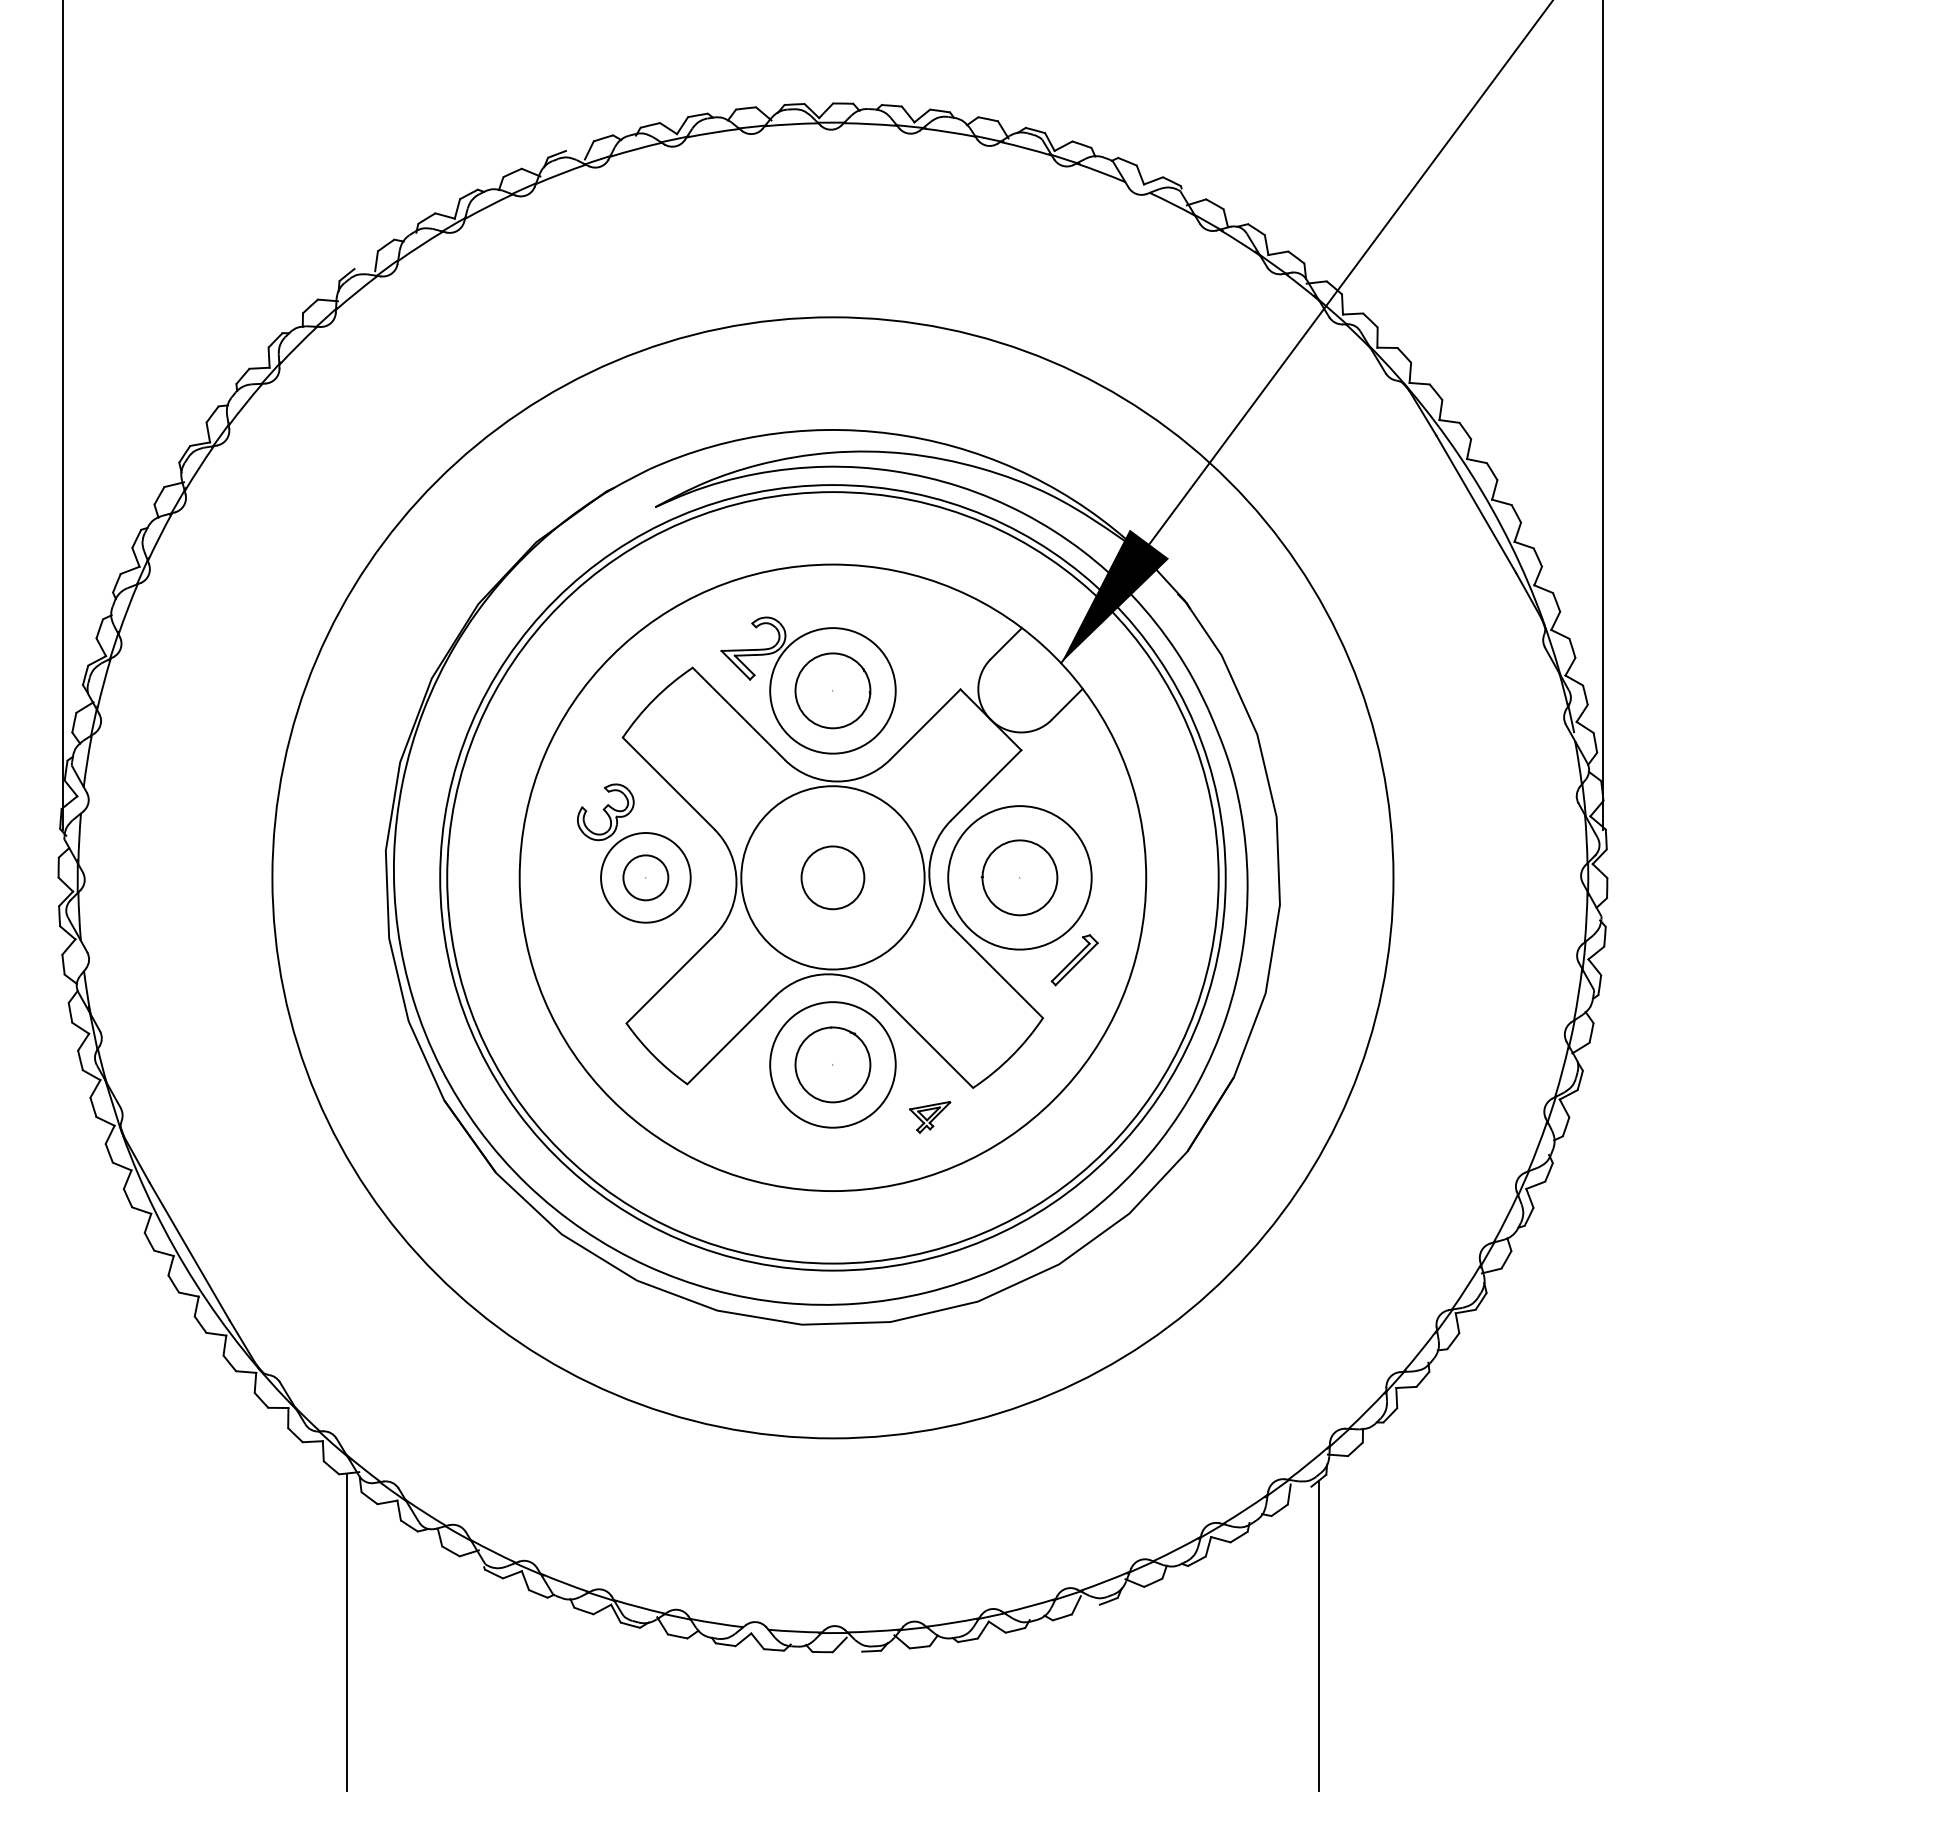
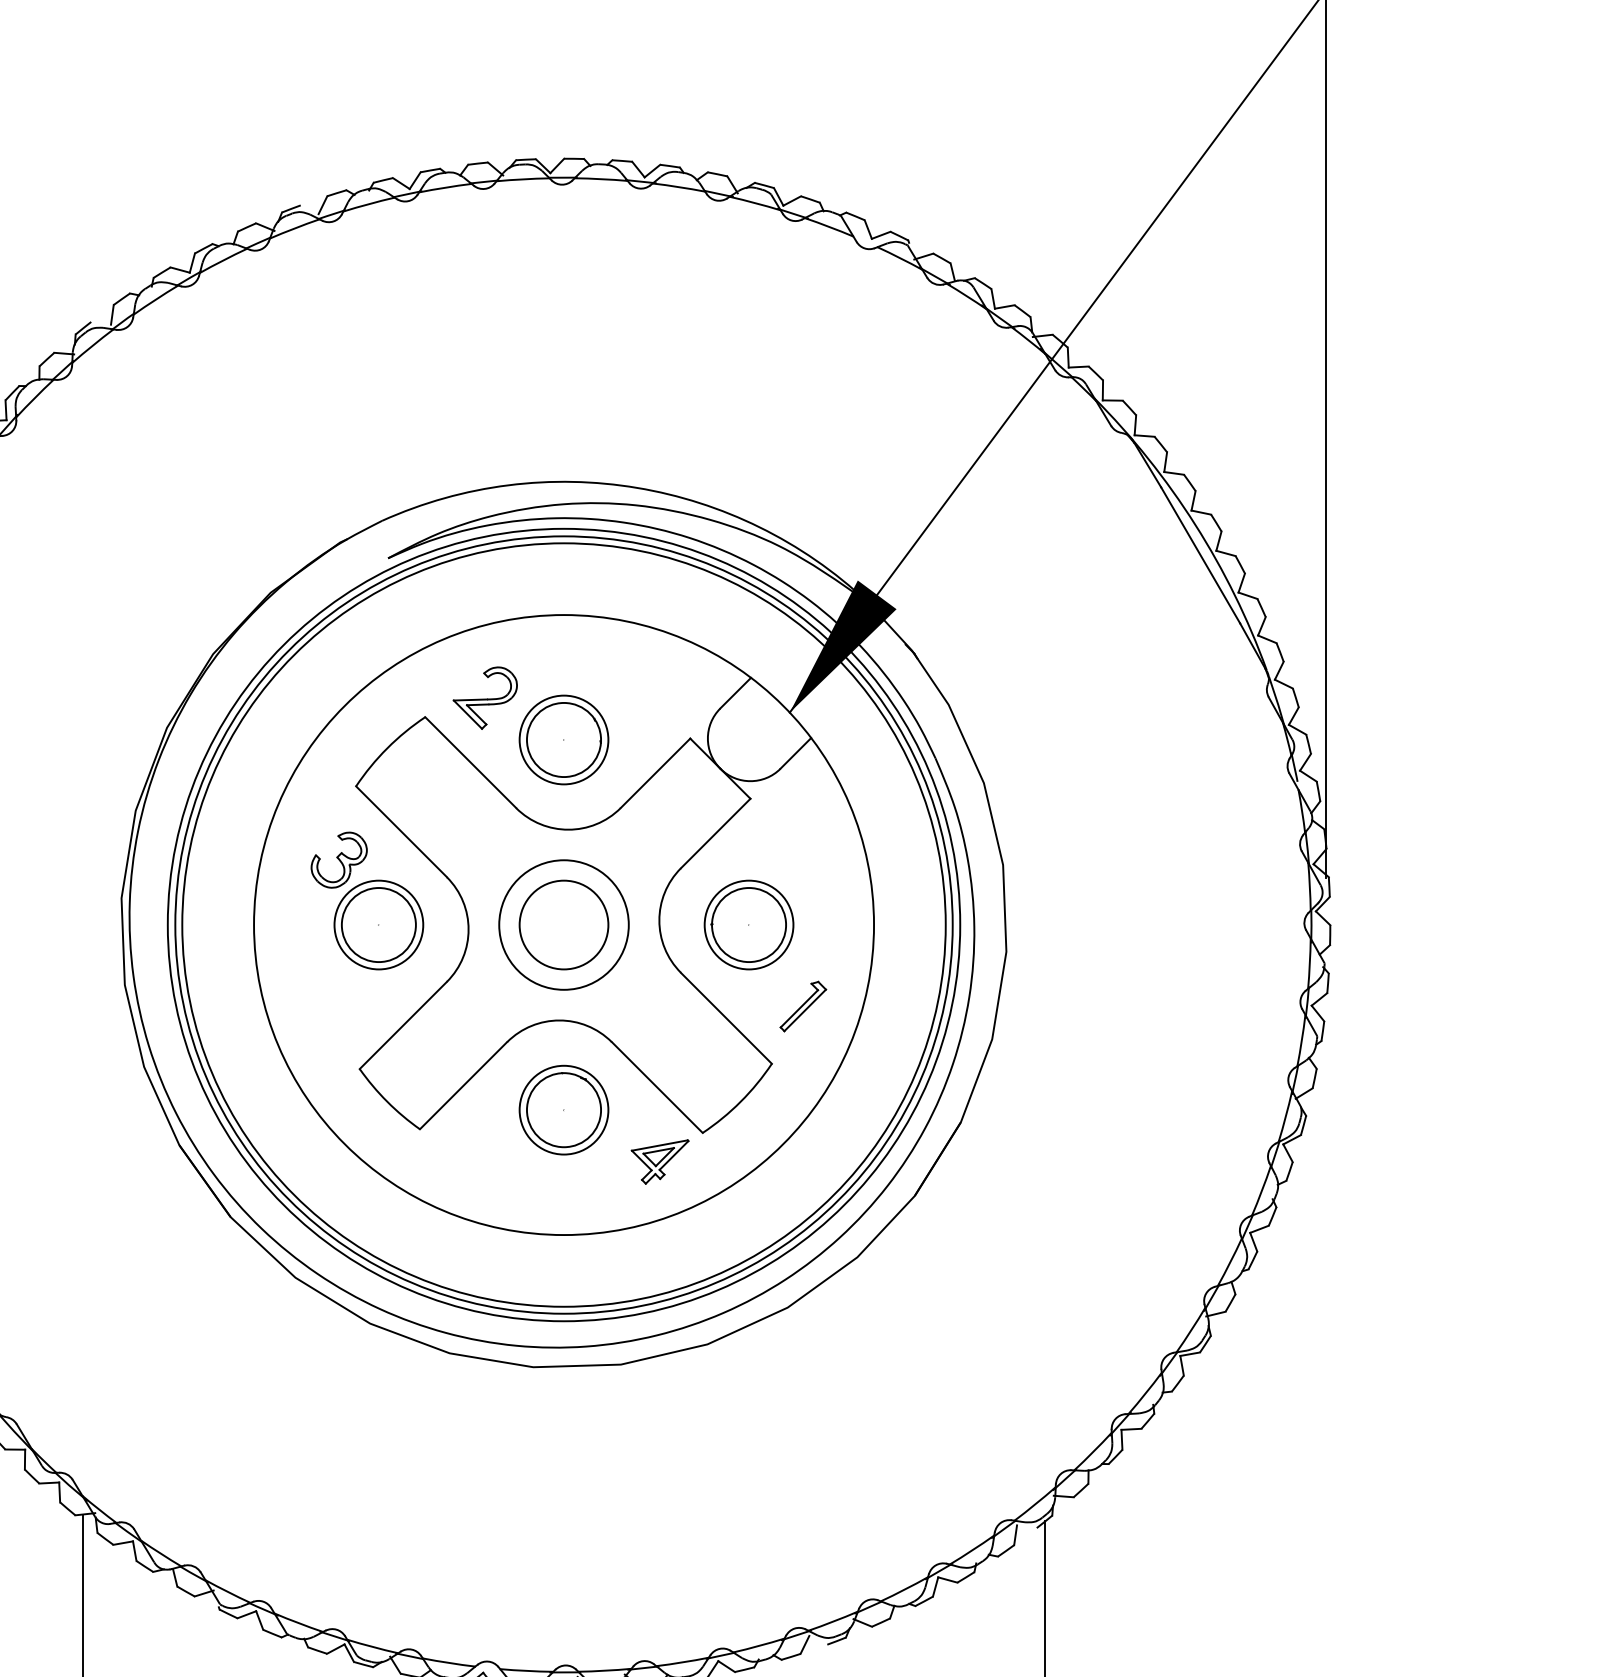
circle: (832, 690) -> (563, 739), size x0.71
circle: (645, 877) -> (378, 924), size x1.67
circle: (832, 877) -> (563, 924), size x0.71
circle: (832, 877) -> (563, 924), size x0.71
circle: (832, 877) -> (563, 924), size x1.43
circle: (1019, 877) -> (748, 924), size x0.62
circle: (832, 1064) -> (563, 1109), size x0.71
part: (929, 1117) -> (659, 1162), size x1.43

